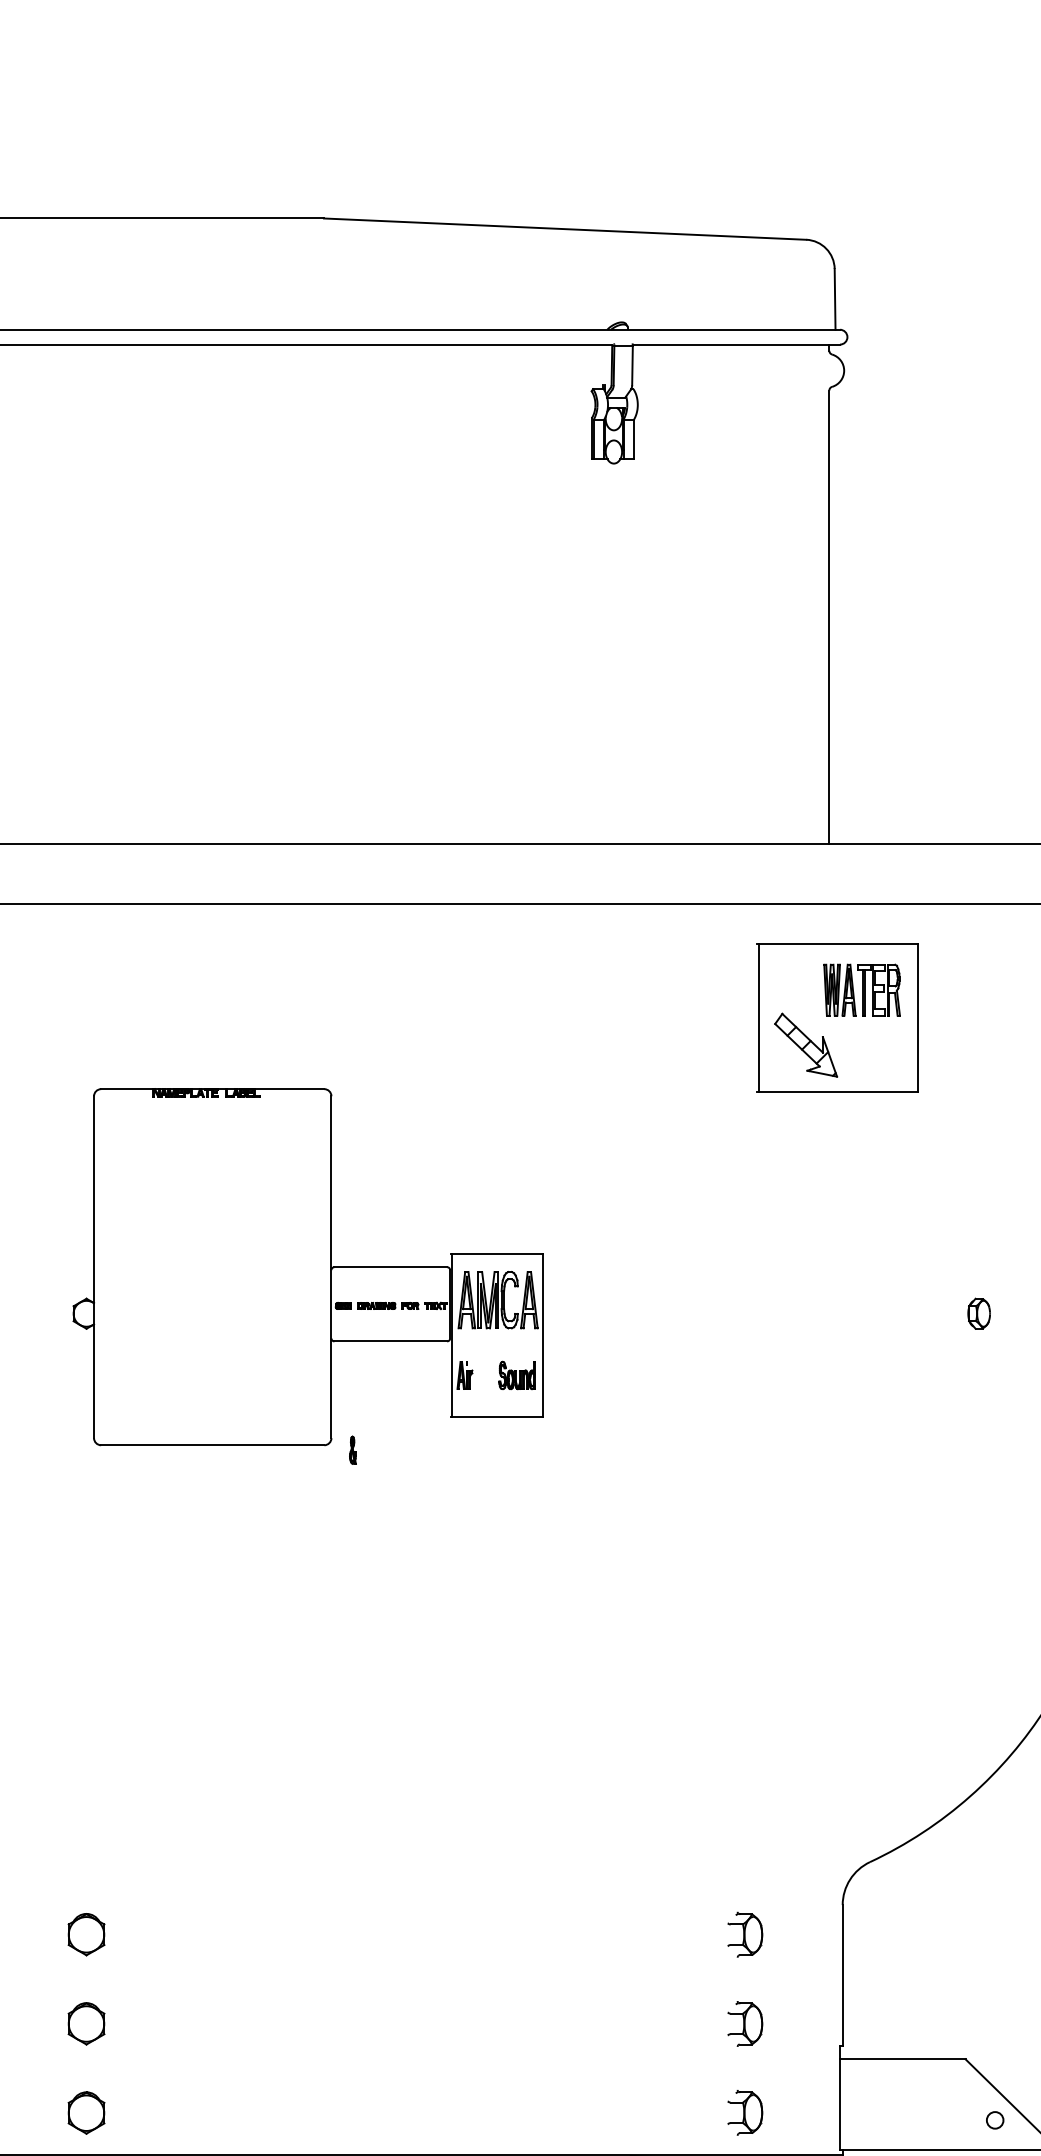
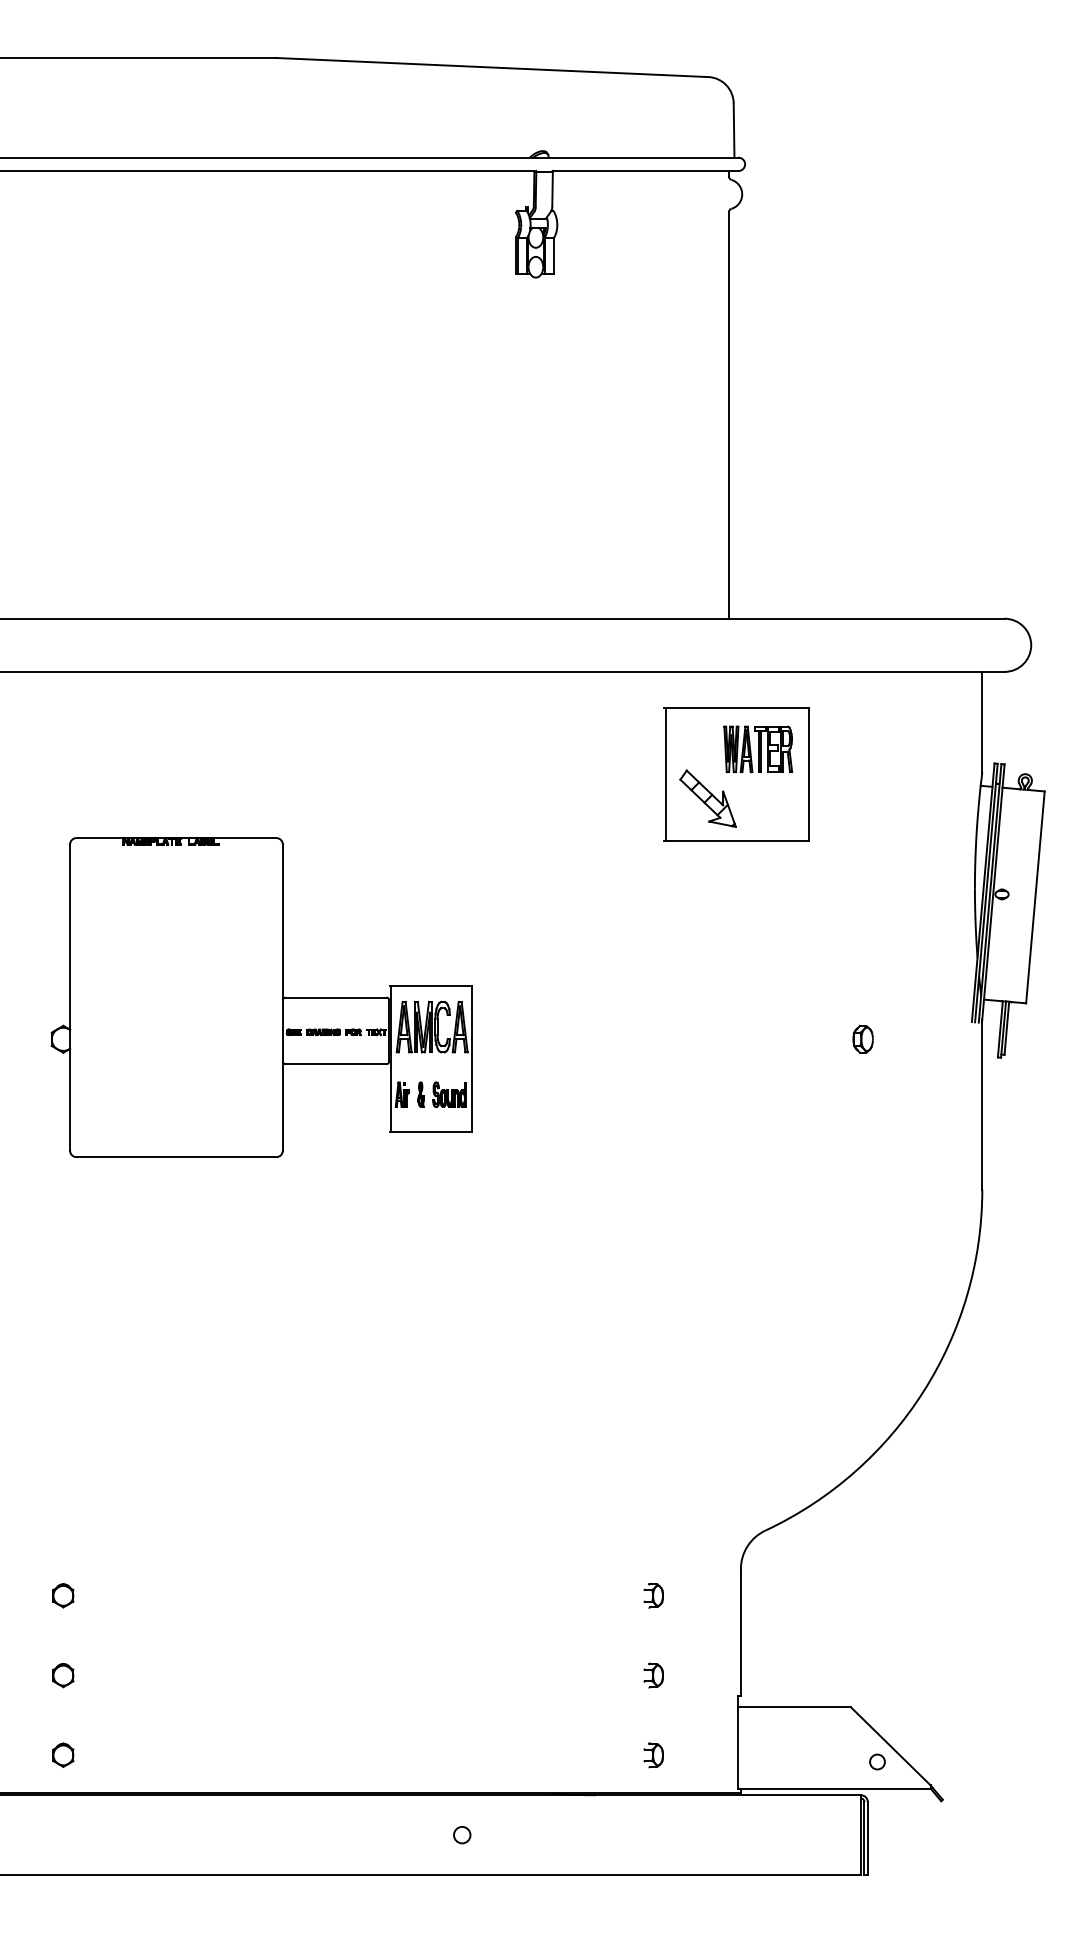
part: (352, 1450) -> (420, 1094), moved
part: (86, 1934) -> (63, 1595), size x0.62
part: (745, 1934) -> (653, 1595), size x0.62
part: (86, 2023) -> (63, 1675), size x0.62
part: (745, 2023) -> (653, 1675), size x0.62
part: (86, 2111) -> (63, 1754), size x0.62
part: (745, 2113) -> (653, 1755), size x0.62

